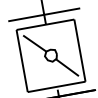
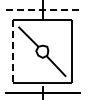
line: (43, 15) -> (42, 10), solid -> dashed
line: (21, 60) -> (12, 51), solid -> dashed

